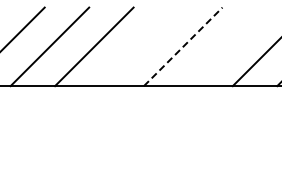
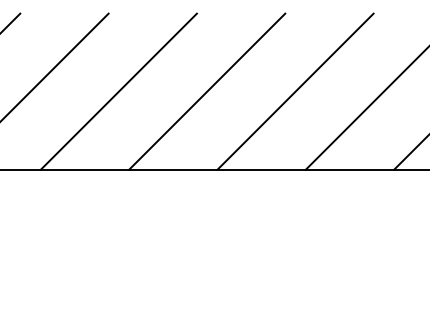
line: (138, 46) -> (118, 91), added
line: (183, 46) -> (207, 91), dashed -> solid
line: (227, 46) -> (295, 91), added

